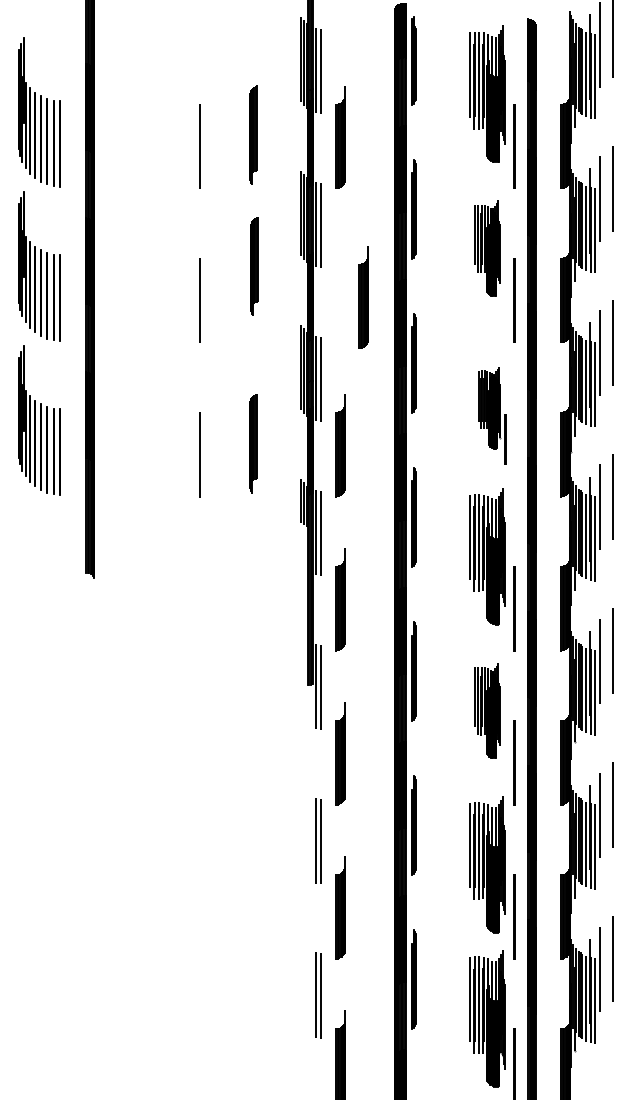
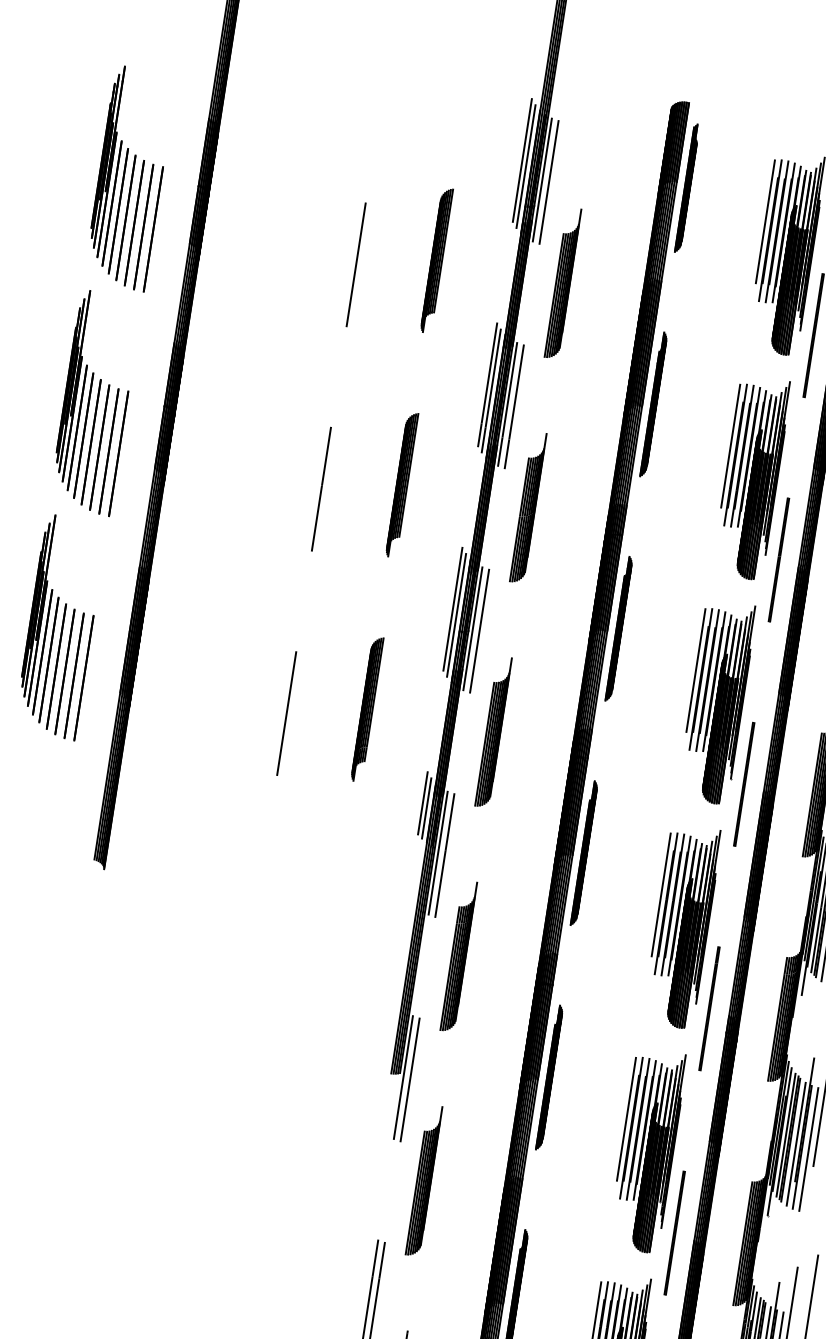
part: (487, 248) -> (751, 478), size x1.43
part: (254, 266) -> (401, 485), moved
part: (363, 297) -> (528, 507), moved
part: (492, 415) -> (721, 722), size x1.67
part: (487, 710) -> (647, 1150), size x1.43

